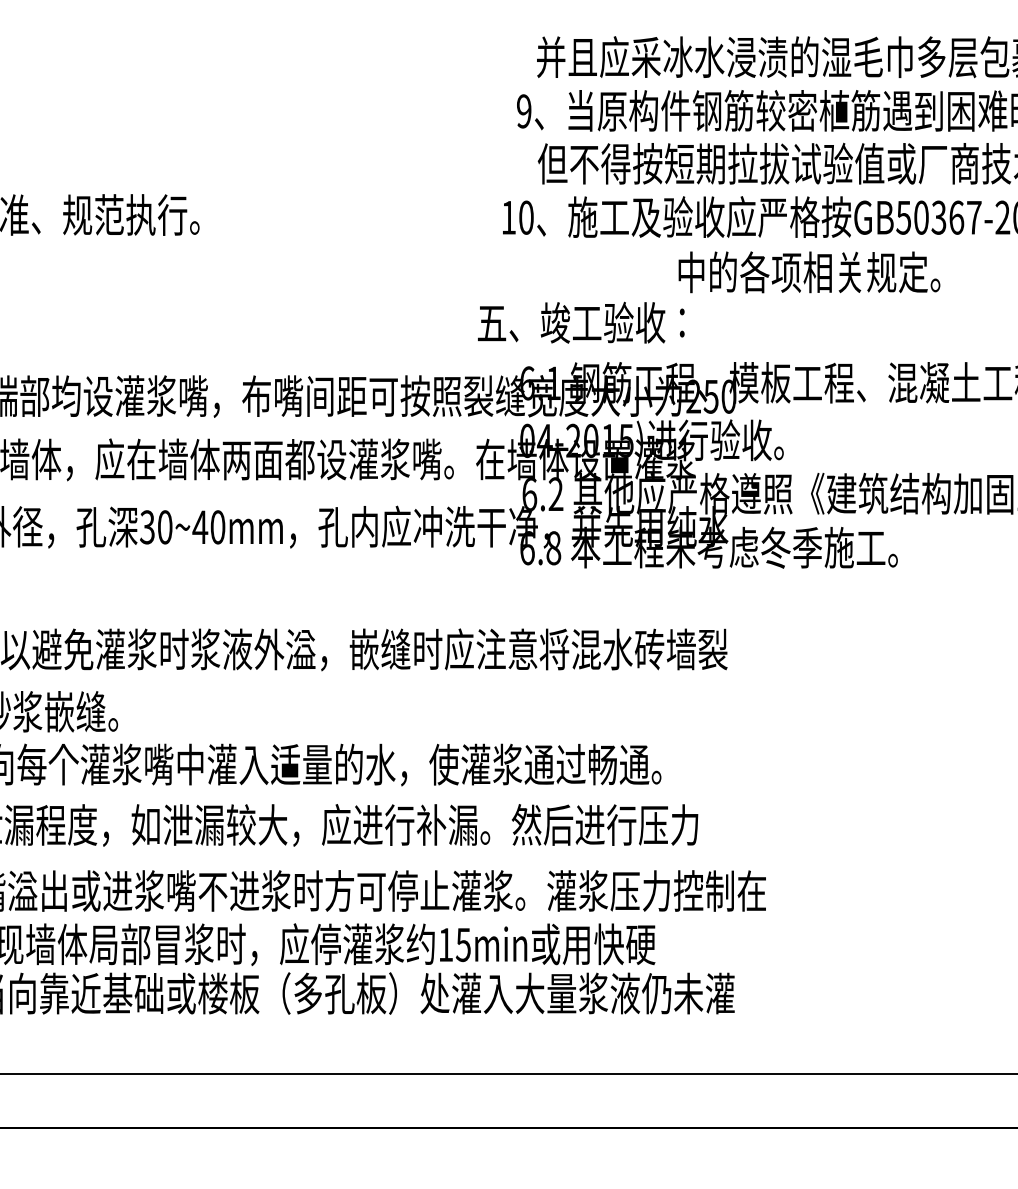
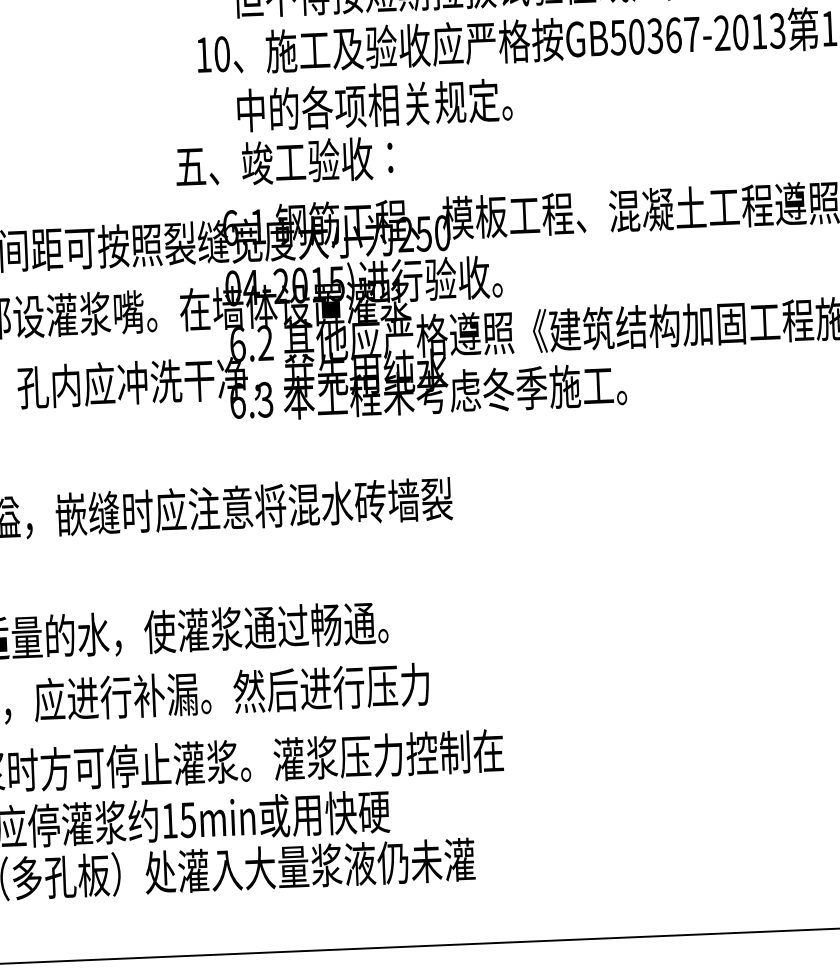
text: (809, 272) -> (374, 105), moved
text: (553, 548) -> (265, 400), 6.8 -> 6.3

